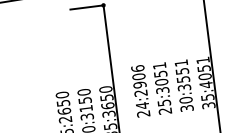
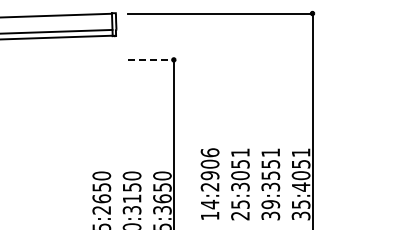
line: (87, 7) -> (151, 59), solid -> dashed
text: (185, 100) -> (270, 204), 30:3551 -> 39:3551
text: (143, 114) -> (209, 216), 24:2906 -> 14:2906

